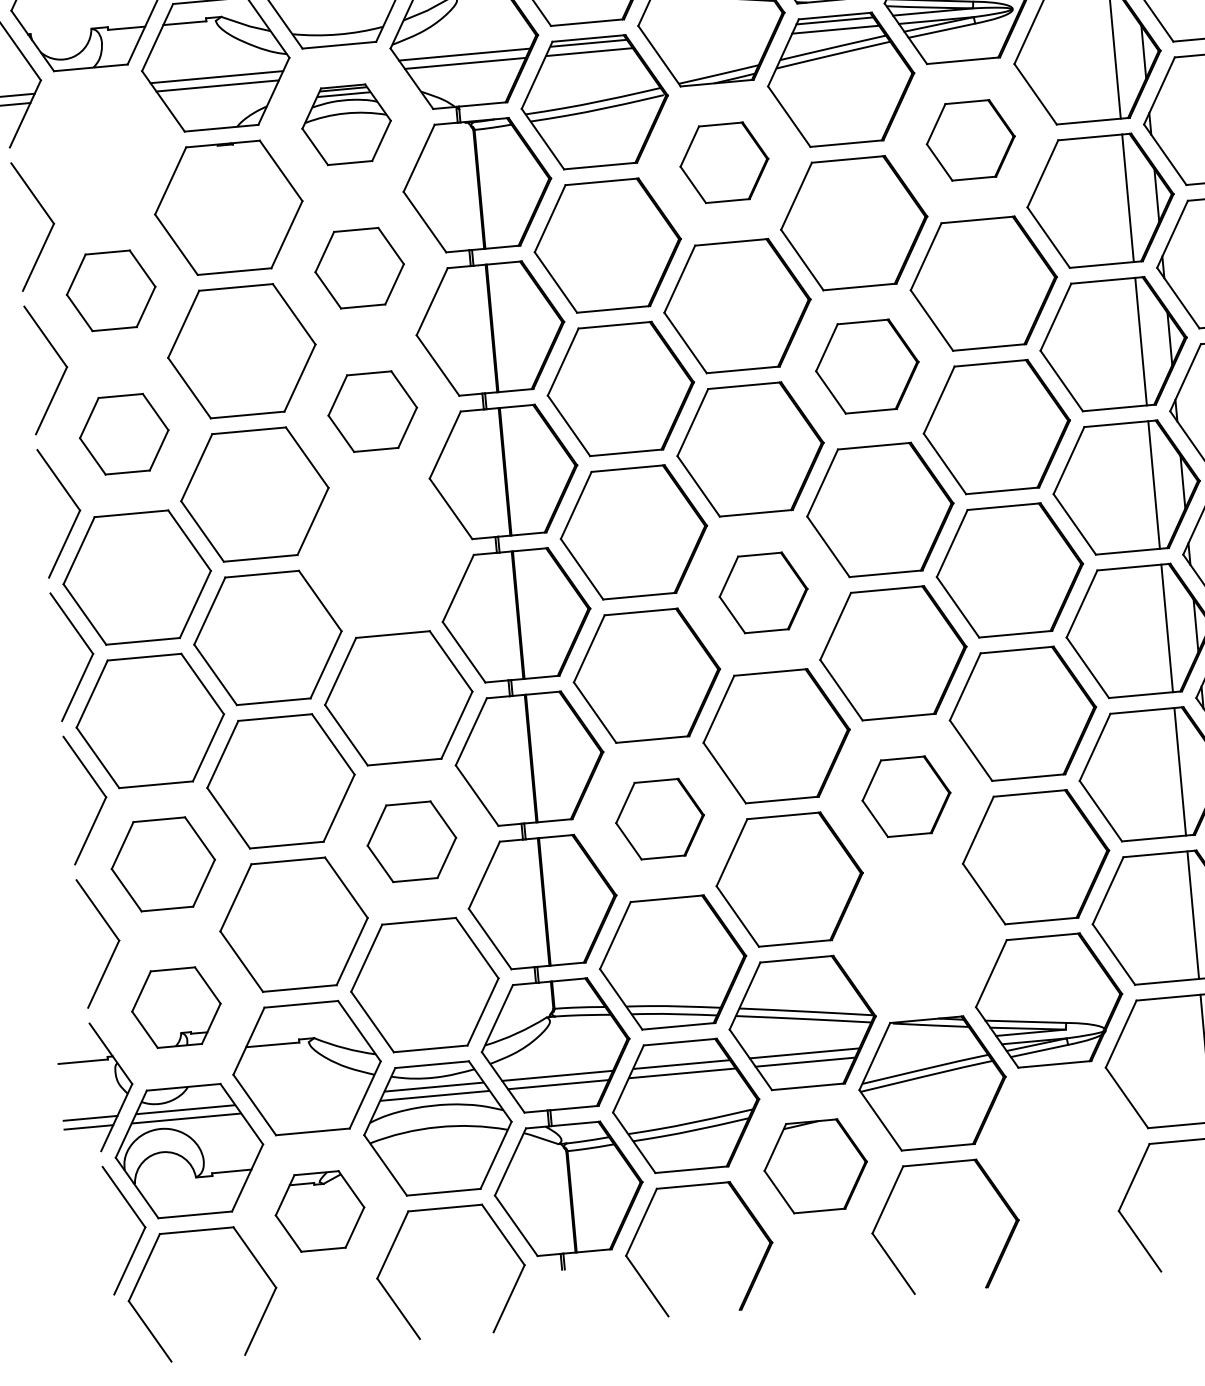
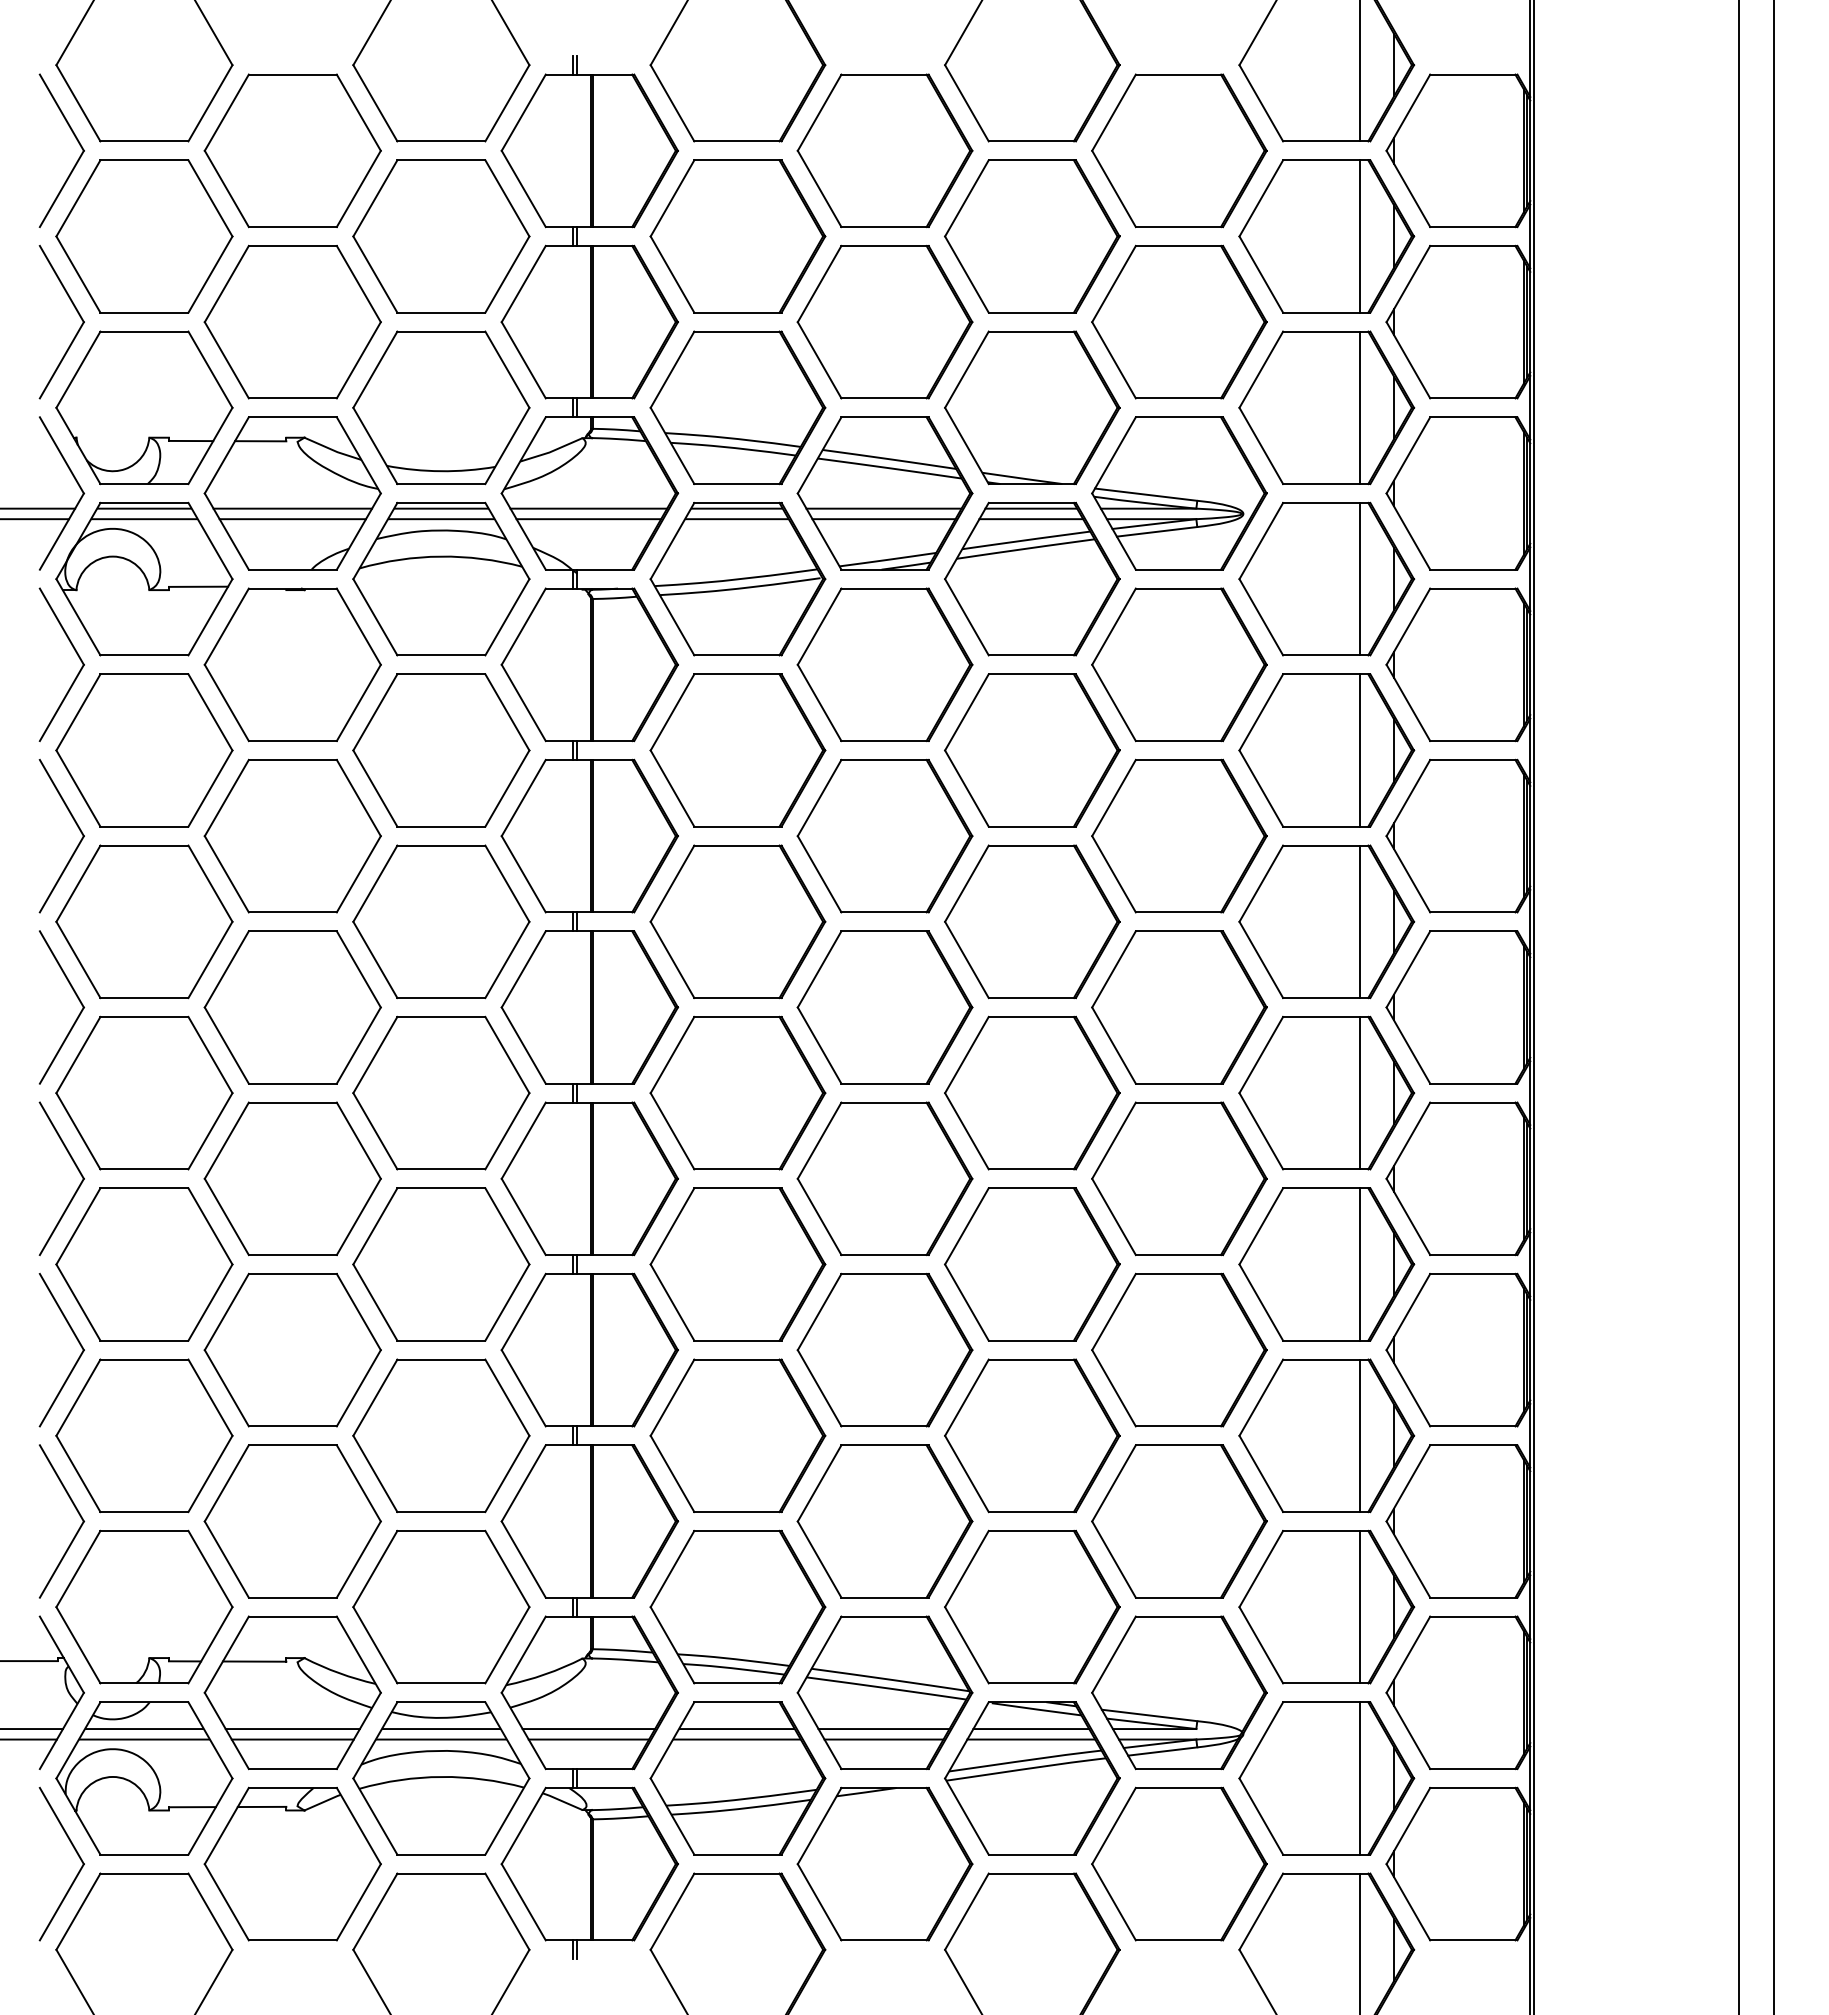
line: (711, 32) -> (883, 508), added
line: (712, 41) -> (883, 519), added
part: (346, 124) -> (441, 578), size x1.67
part: (970, 140) -> (1179, 664), size x1.67
part: (98, 146) -> (144, 578), added
part: (723, 162) -> (884, 664), size x1.67
part: (359, 268) -> (441, 750), size x1.67
part: (111, 290) -> (144, 750), size x1.67
part: (867, 366) -> (1032, 921), size x1.43
part: (372, 411) -> (441, 921), size x1.67
part: (124, 433) -> (144, 921), size x1.67
part: (385, 554) -> (441, 1092), added
part: (763, 592) -> (884, 1178), size x1.67
part: (906, 796) -> (1032, 1435), size x1.67
part: (659, 818) -> (737, 1435), size x1.67
part: (411, 841) -> (441, 1435), size x1.67
part: (163, 864) -> (144, 1435), size x1.43
part: (919, 939) -> (1032, 1606), added
part: (176, 1007) -> (144, 1606), size x1.67
line: (928, 1042) -> (1031, 1729), added
line: (928, 1050) -> (1031, 1739), added
line: (309, 1098) -> (292, 1729), added
line: (310, 1107) -> (292, 1739), added
part: (1062, 1143) -> (1179, 1863), added
part: (815, 1165) -> (884, 1863), size x1.43
part: (319, 1210) -> (292, 1863), size x1.67

